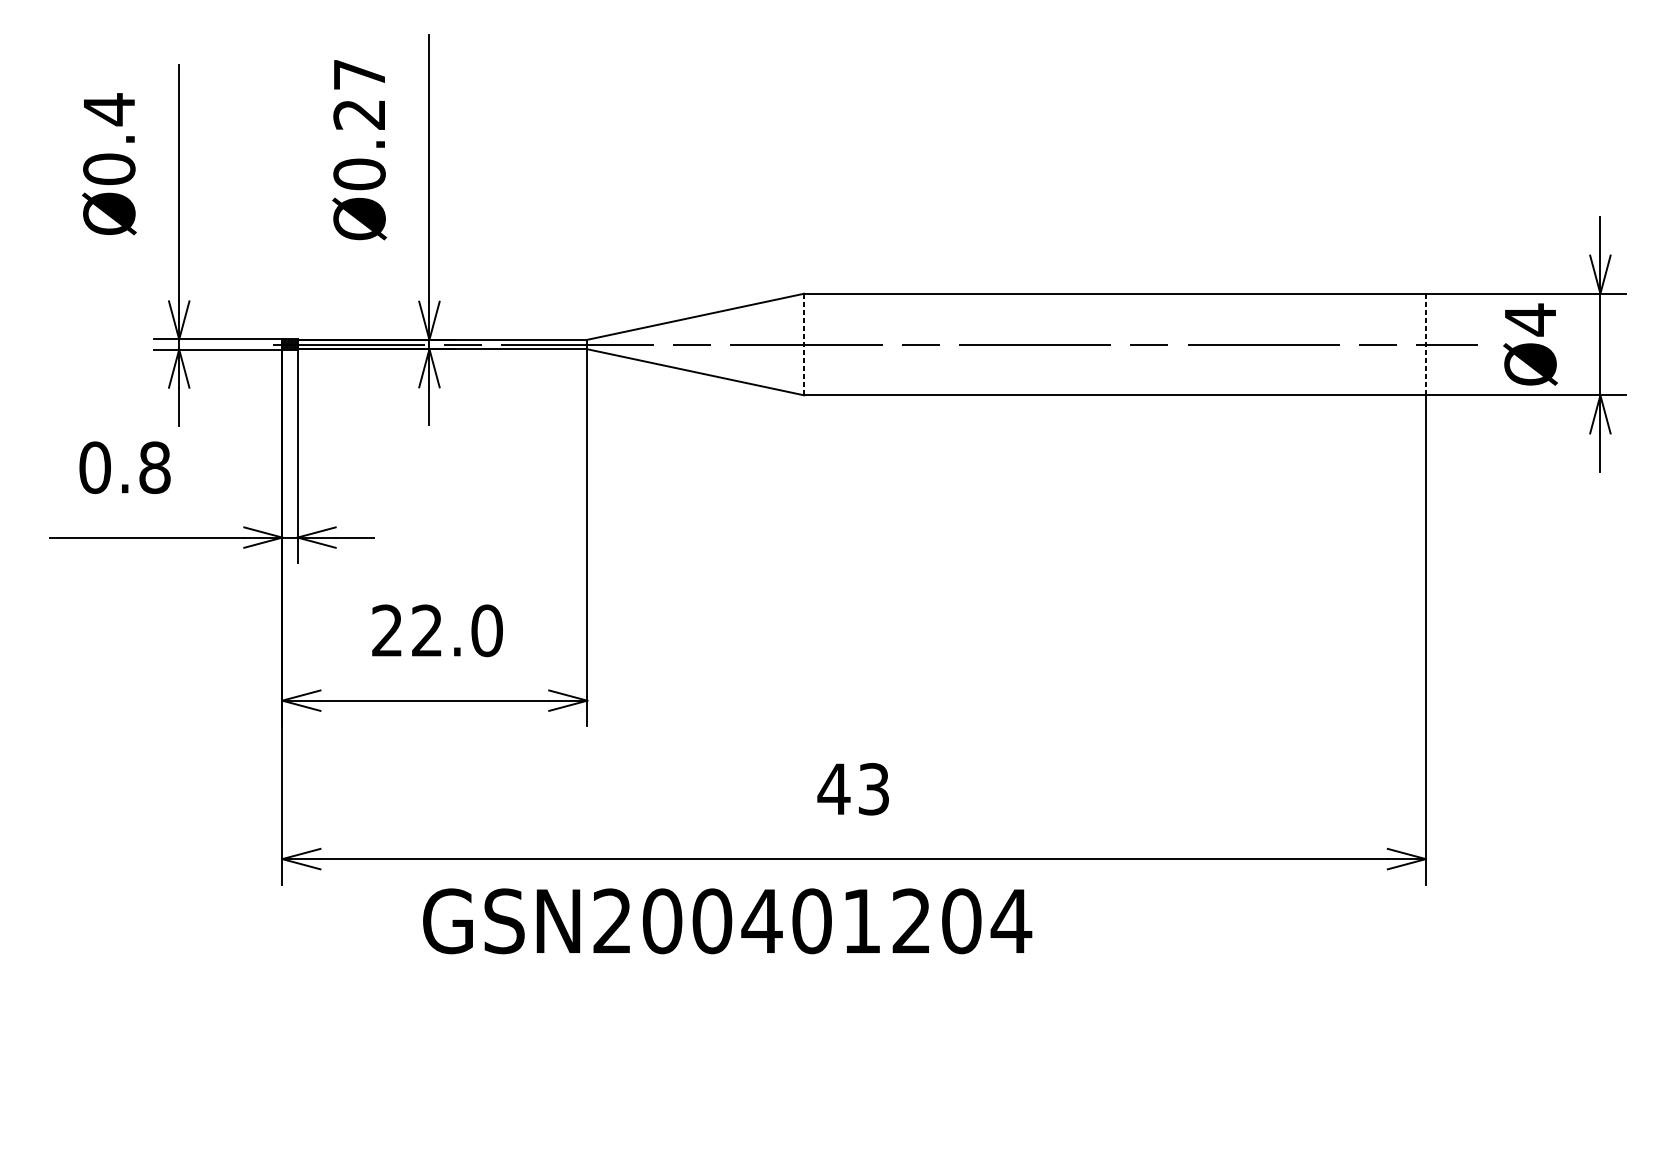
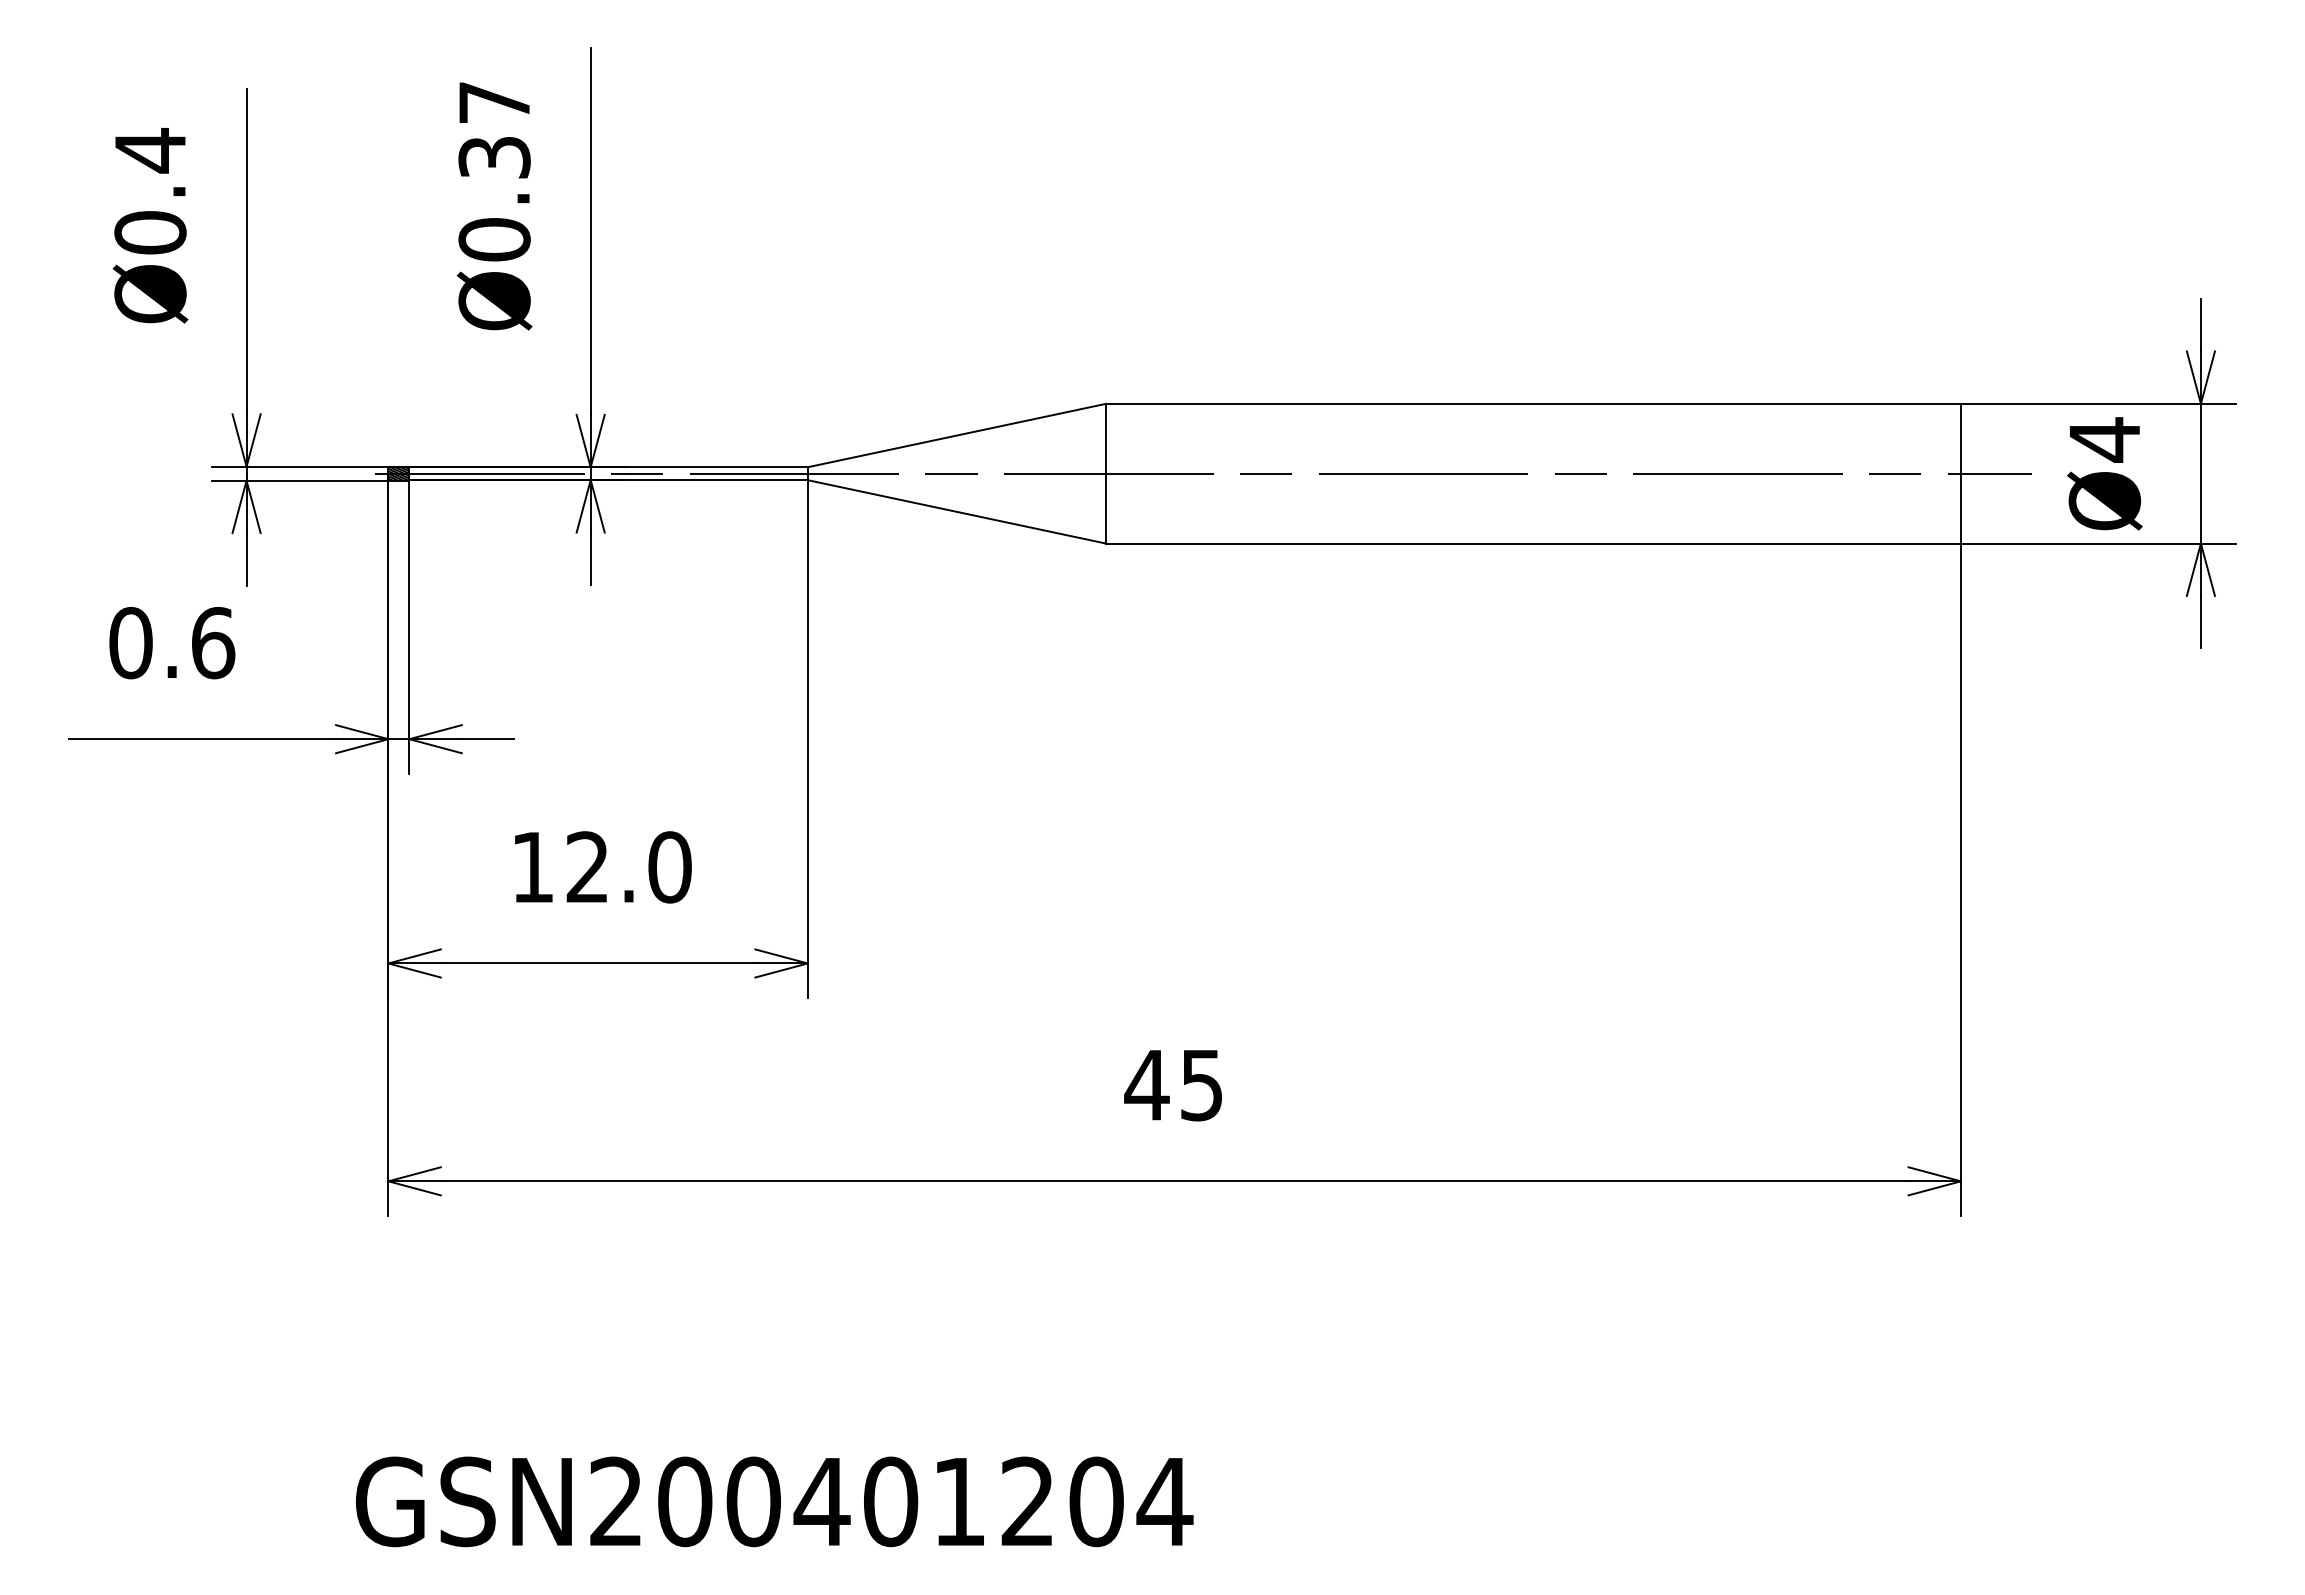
text: (359, 114) -> (494, 157), Ø0.27 -> Ø0.37
line: (804, 344) -> (1106, 473), dashed -> solid
line: (1425, 344) -> (1960, 473), dashed -> solid
text: (155, 467) -> (213, 642), 0.8 -> 0.6
text: (387, 630) -> (532, 866), 22.0 -> 12.0
text: (873, 788) -> (1201, 1084), 43 -> 45
text: (727, 921) -> (774, 1501), moved

